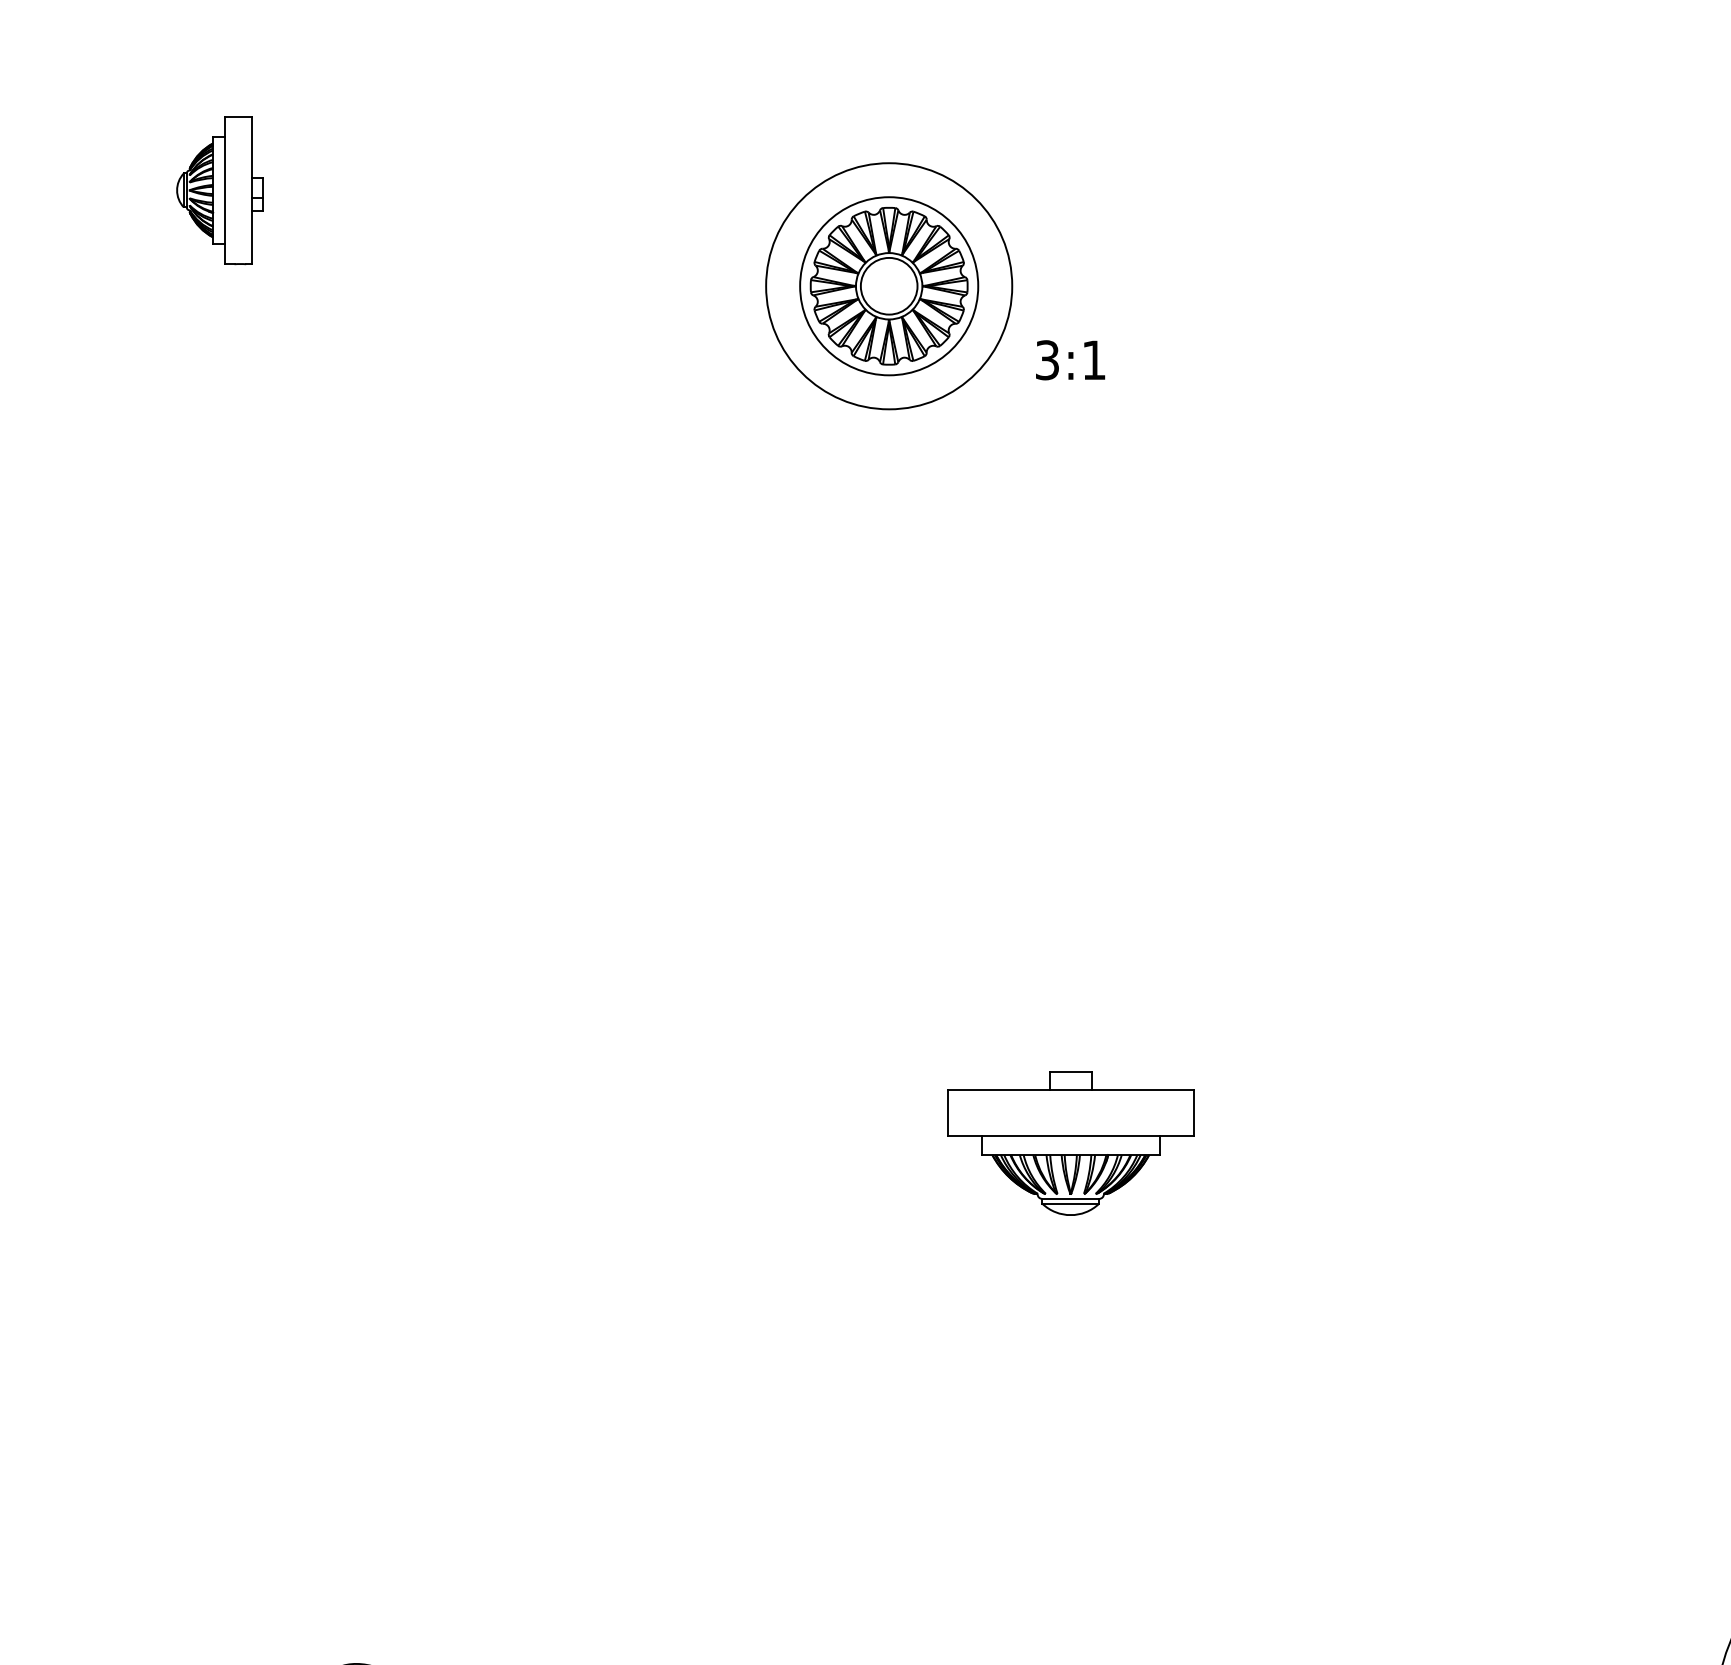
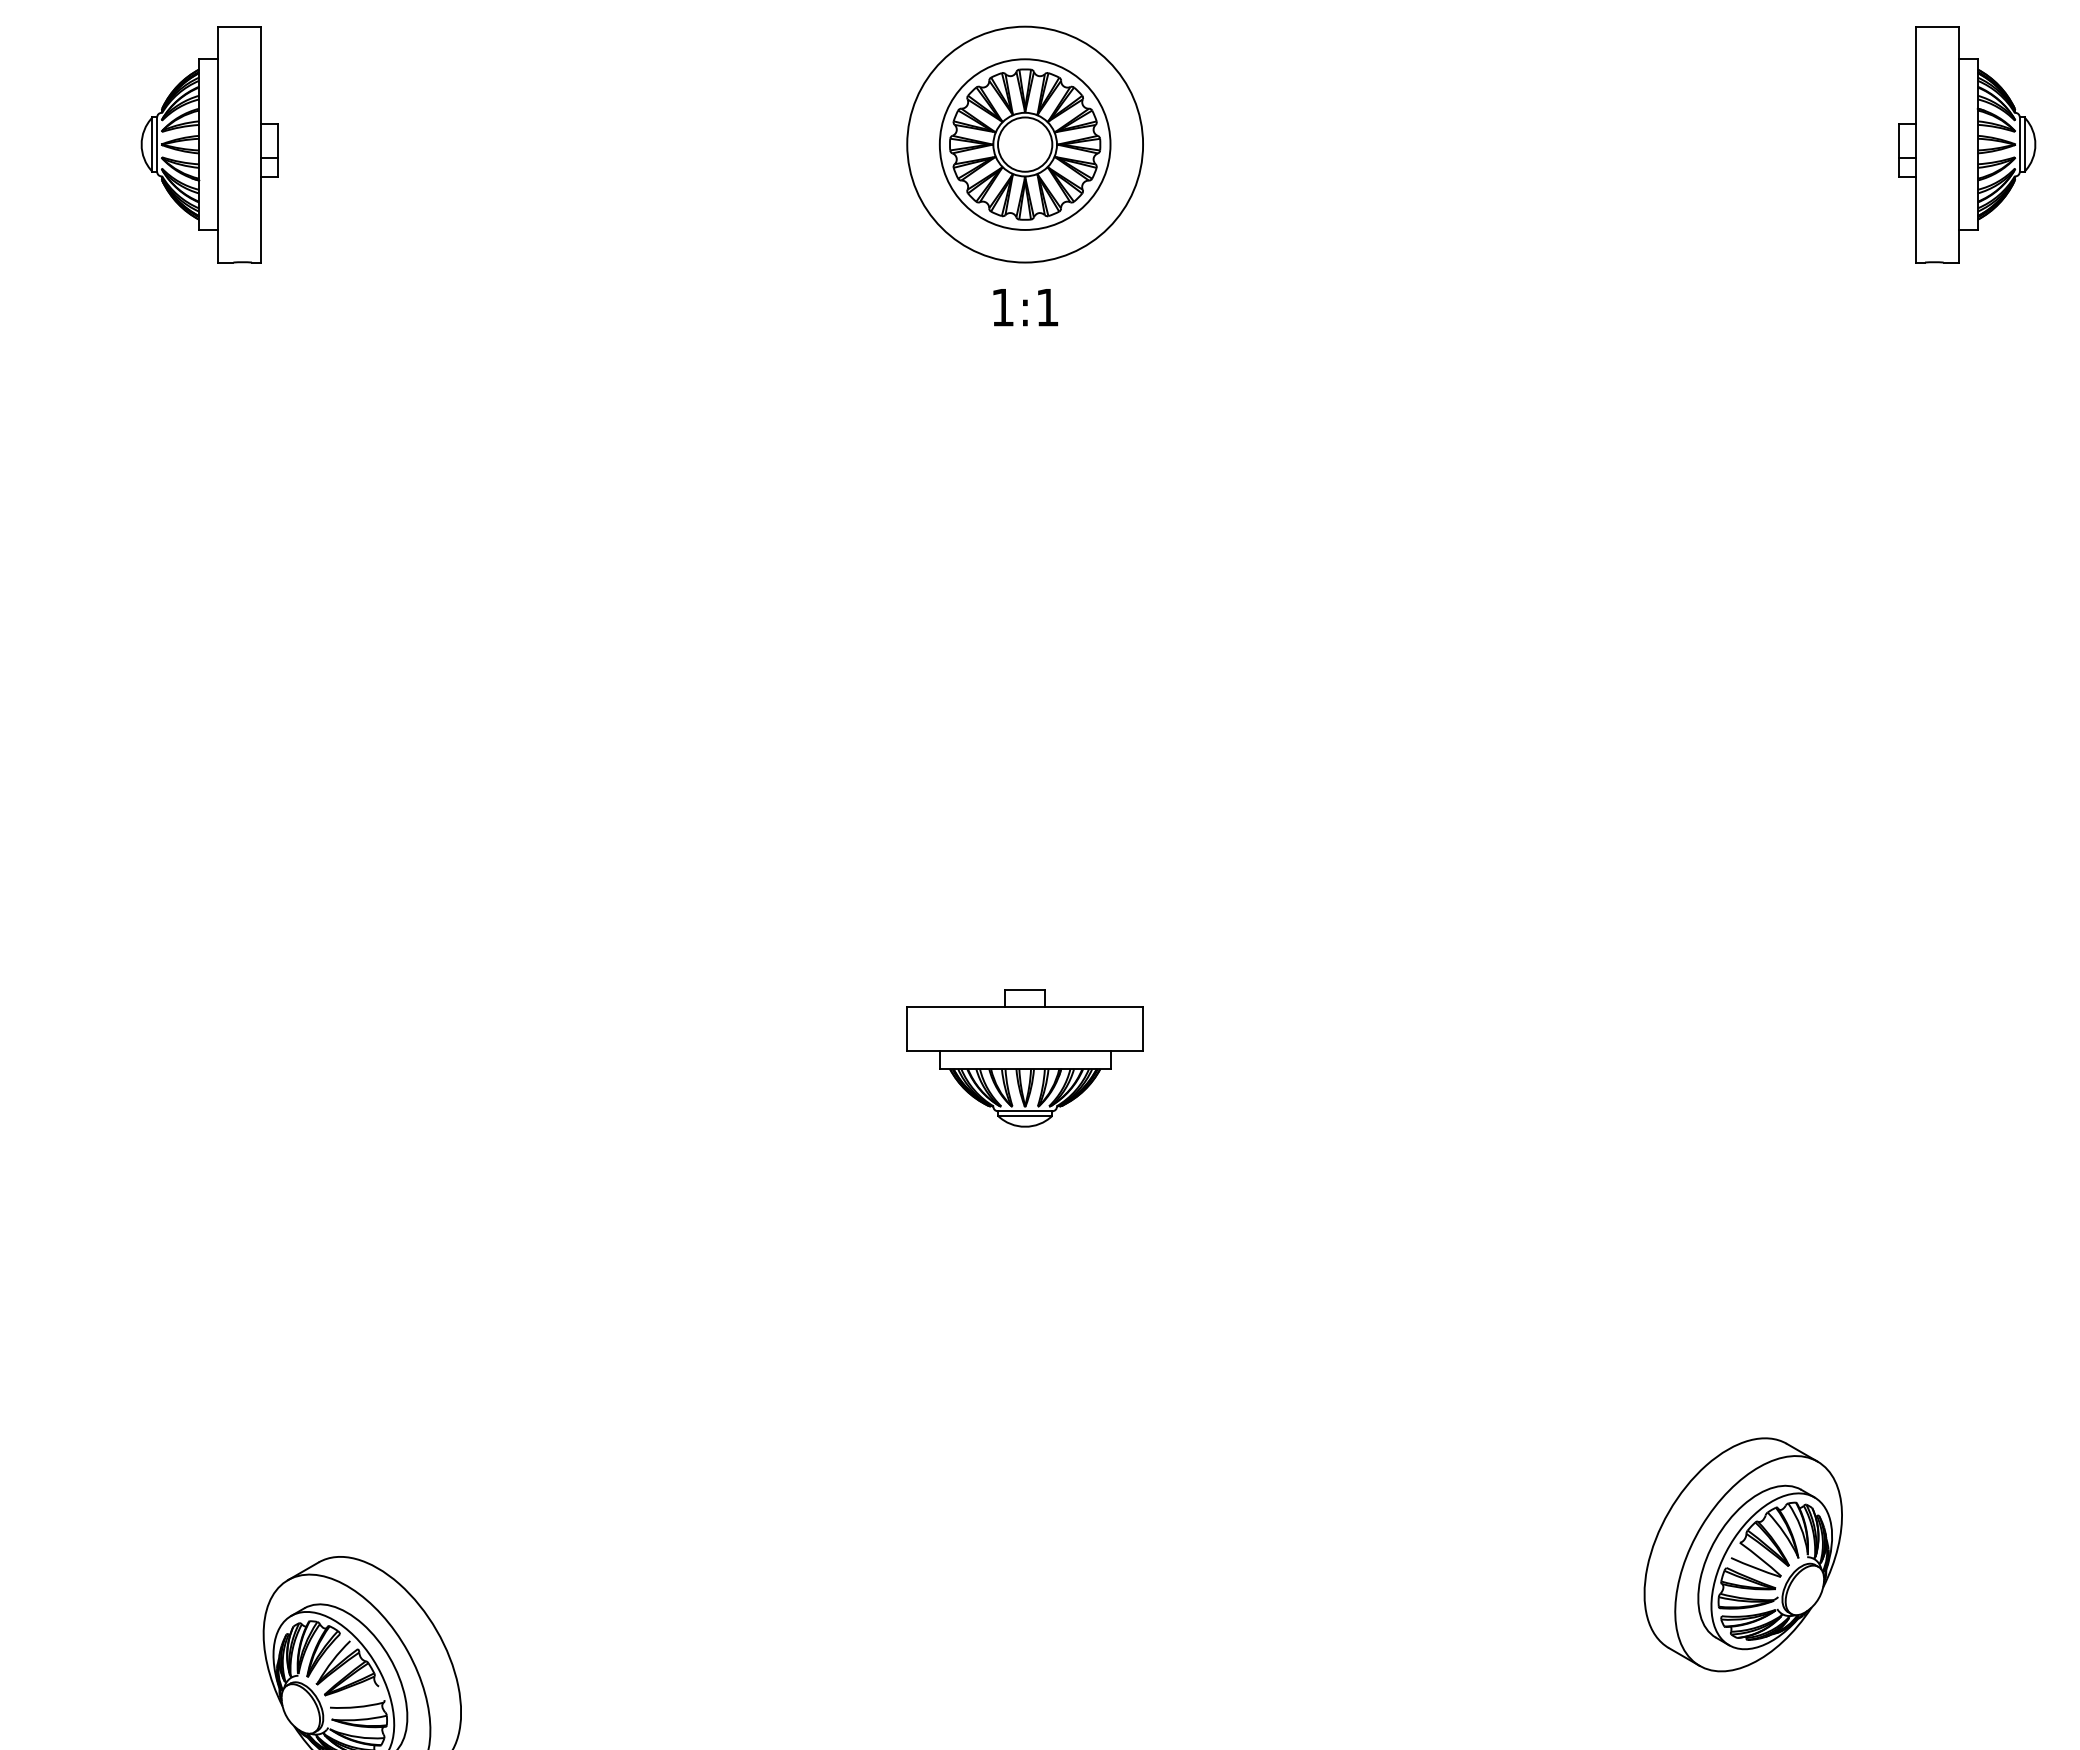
part: (219, 190) -> (209, 144), size x1.67
part: (888, 286) -> (1024, 144), moved
text: (1047, 360) -> (1002, 307), 3:1 -> 1:1

